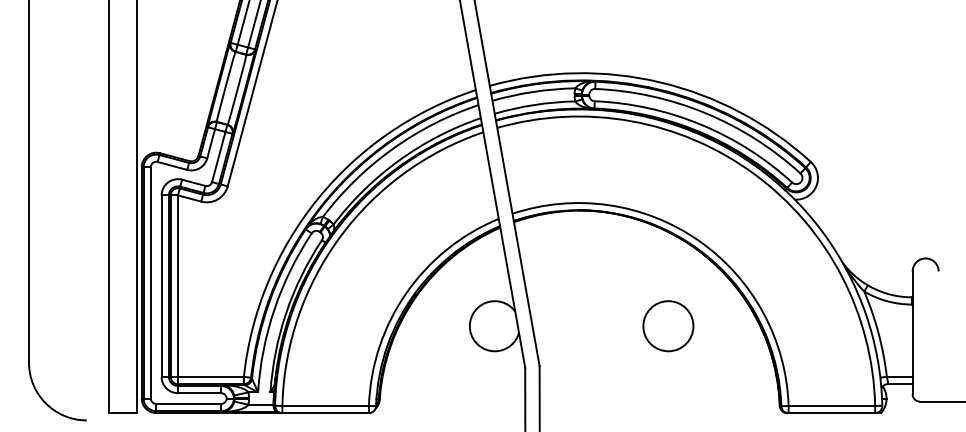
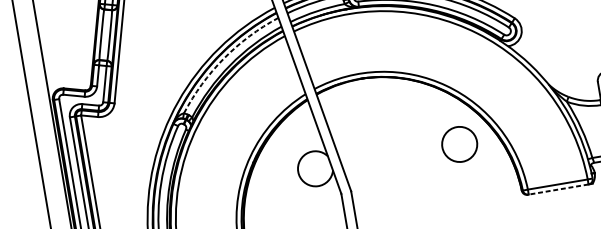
arc: (392, 149) -> (224, 58), solid -> dashed
circle: (668, 326) -> (459, 144), moved
line: (831, 413) -> (558, 189), solid -> dashed

